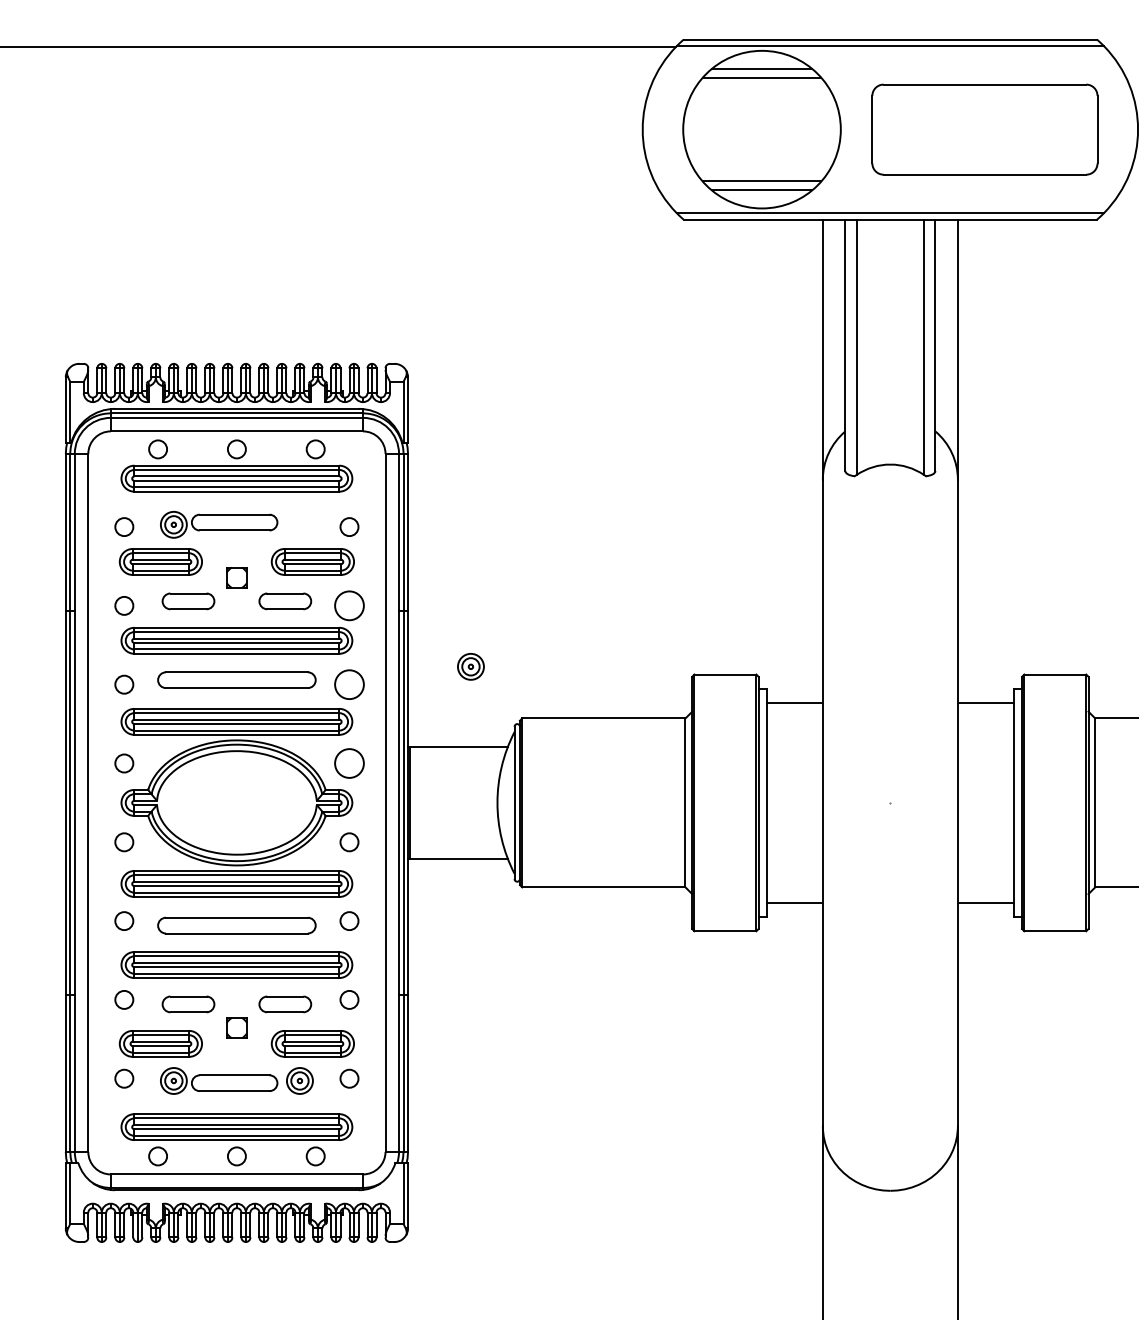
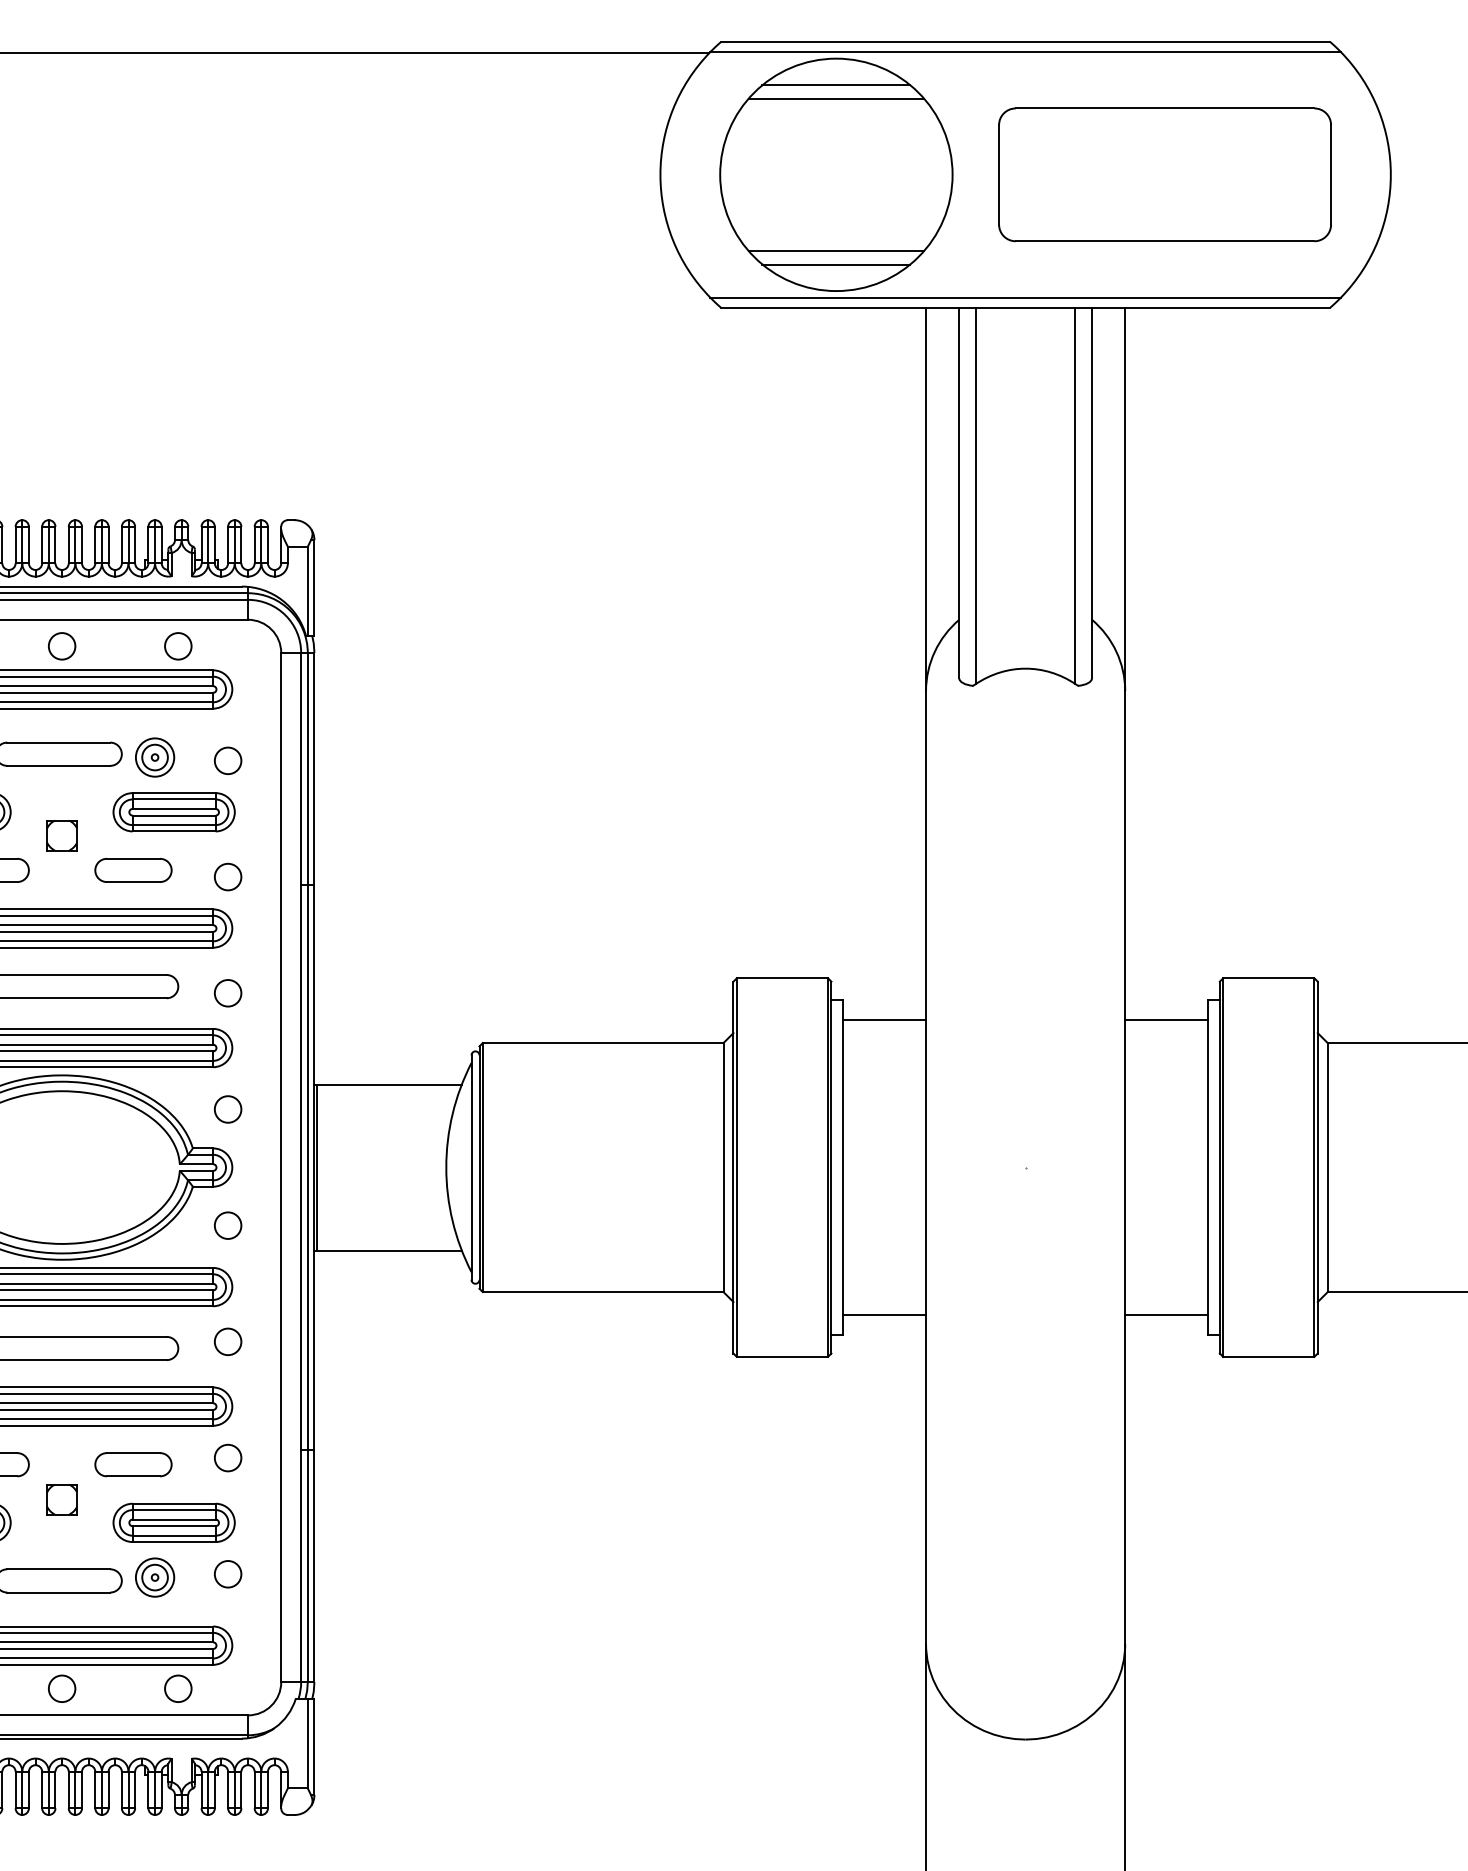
circle: (349, 605) -> (228, 876), size x0.62
part: (470, 666) -> (154, 757), moved
circle: (349, 684) -> (228, 992), size x0.62
circle: (349, 763) -> (228, 1109), size x0.62

